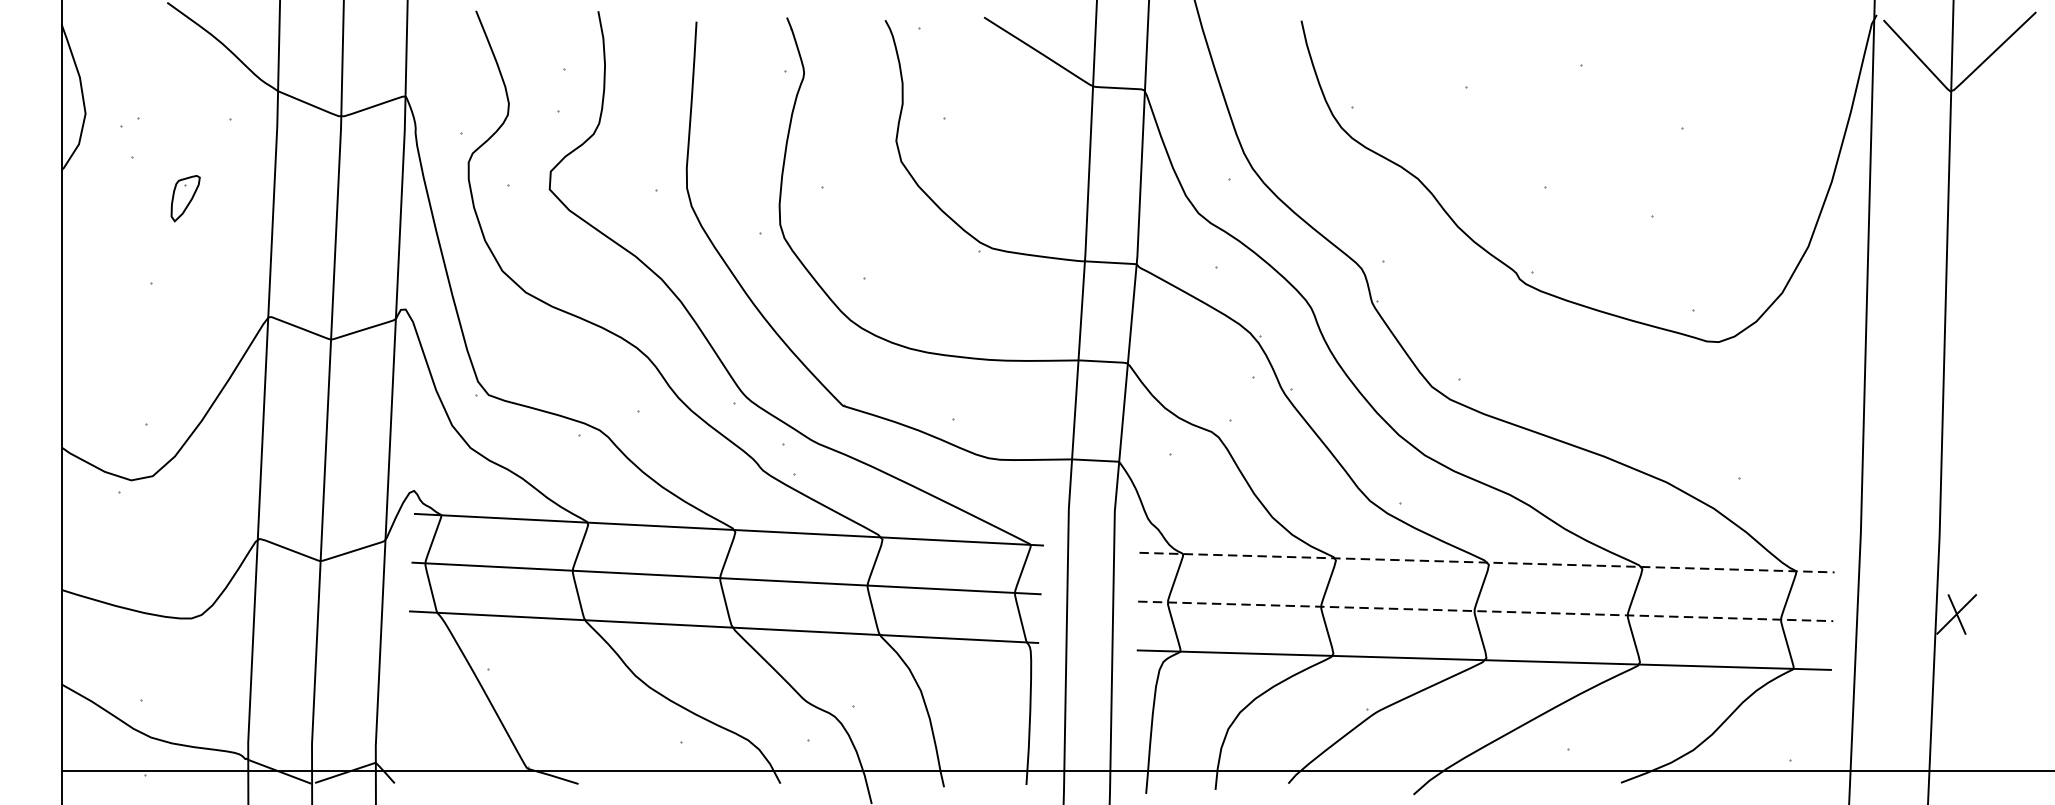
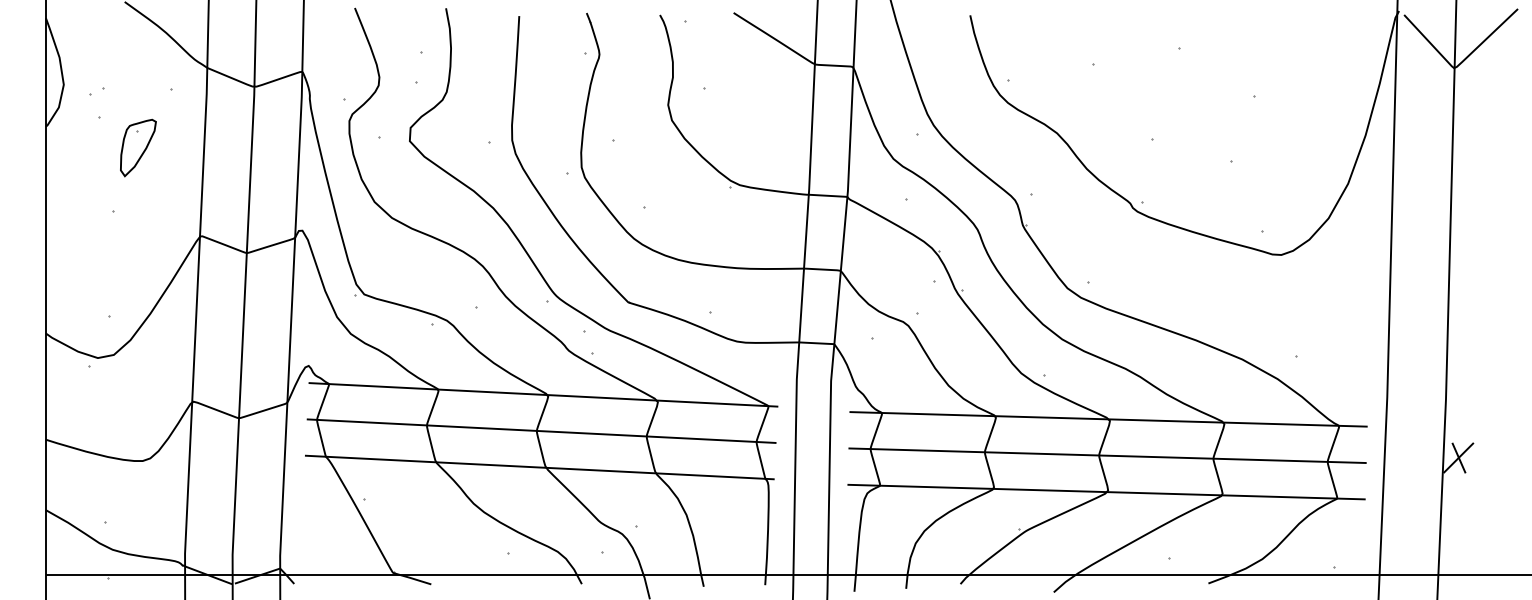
part: (185, 197) -> (138, 147), size x1.67
line: (1488, 562) -> (1109, 419), dashed -> solid
line: (1486, 611) -> (1108, 455), dashed -> solid

